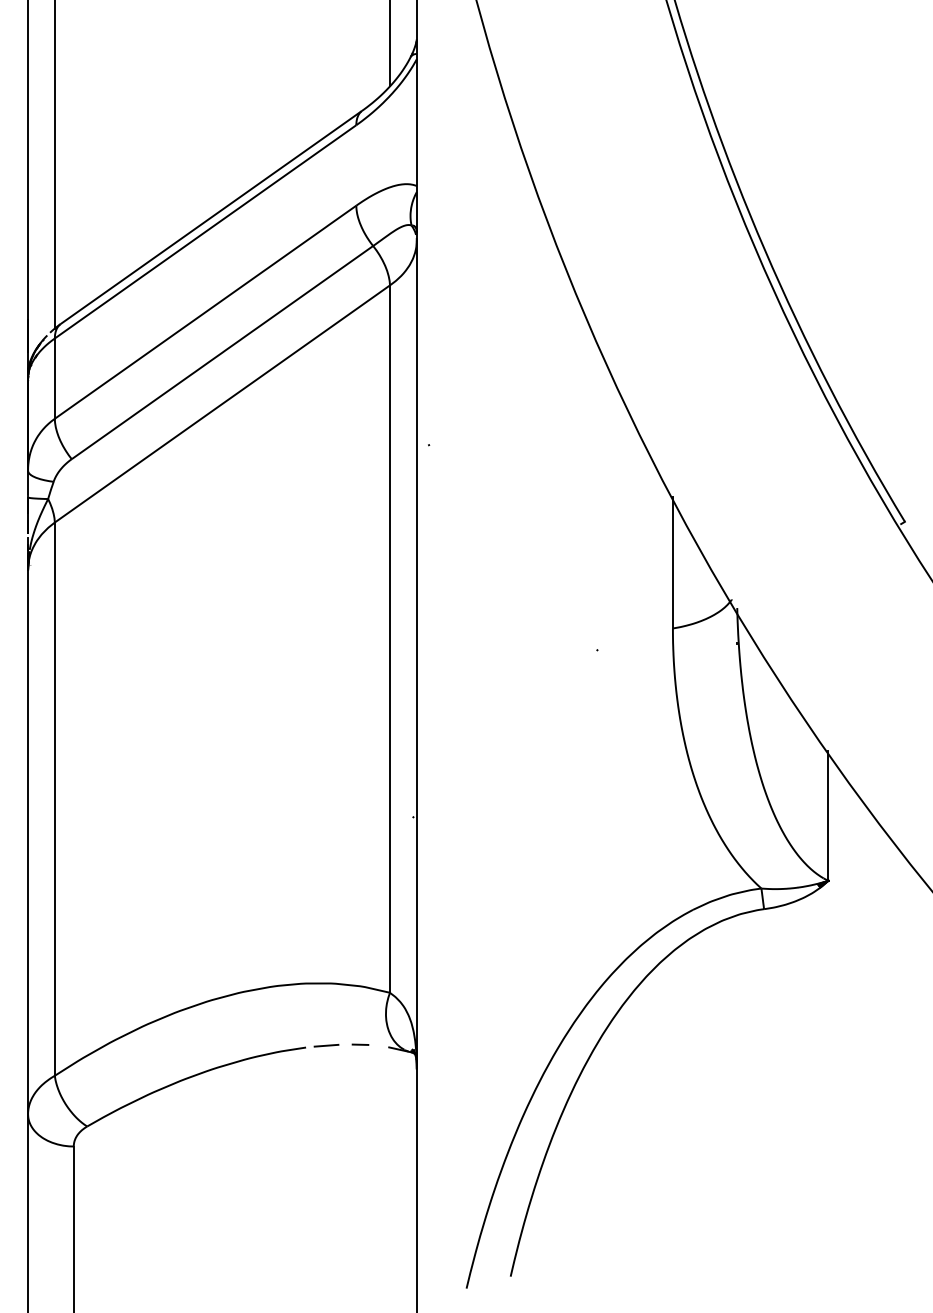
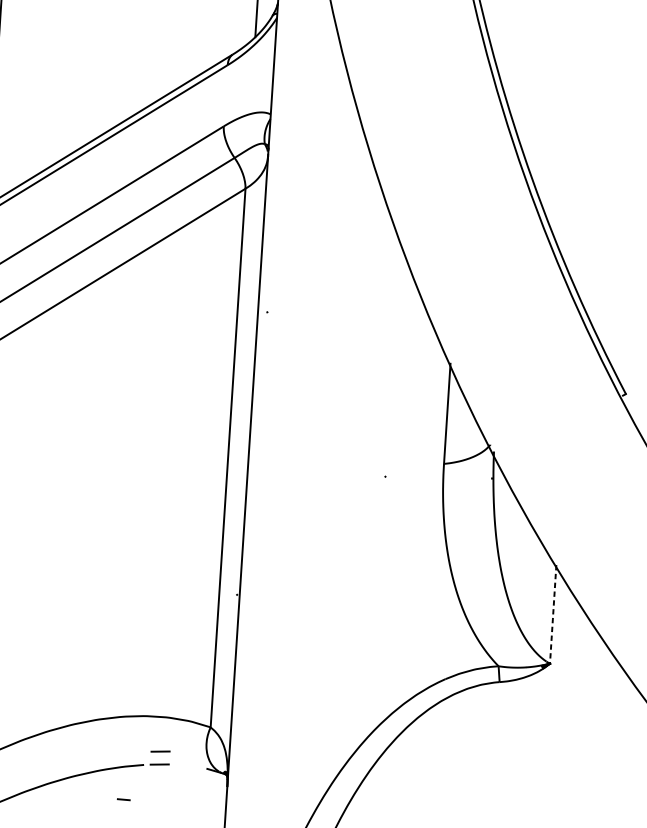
line: (828, 816) -> (553, 614), solid -> dashed
line: (326, 1028) -> (160, 751), added
line: (360, 1044) -> (123, 799), moved

